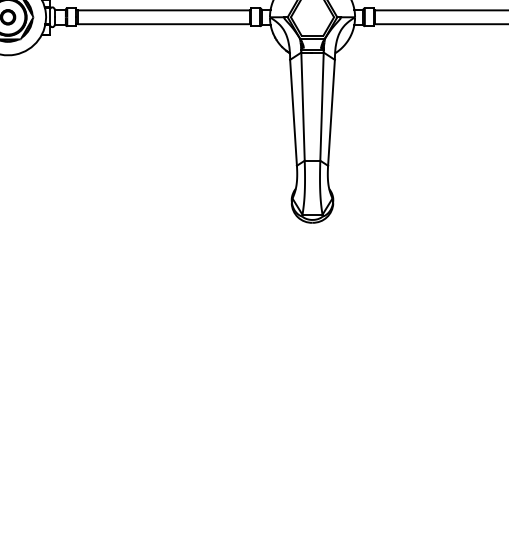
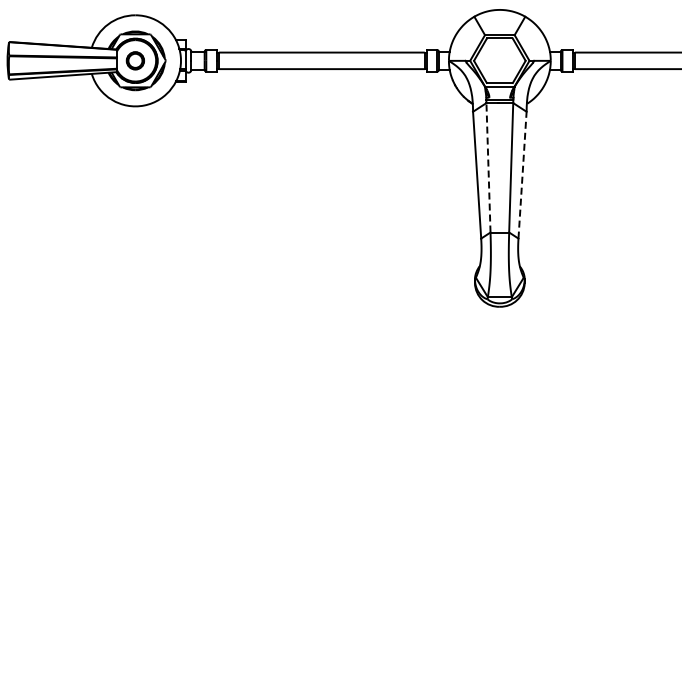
line: (303, 106) -> (488, 167), solid -> dashed
line: (331, 113) -> (522, 175), solid -> dashed

